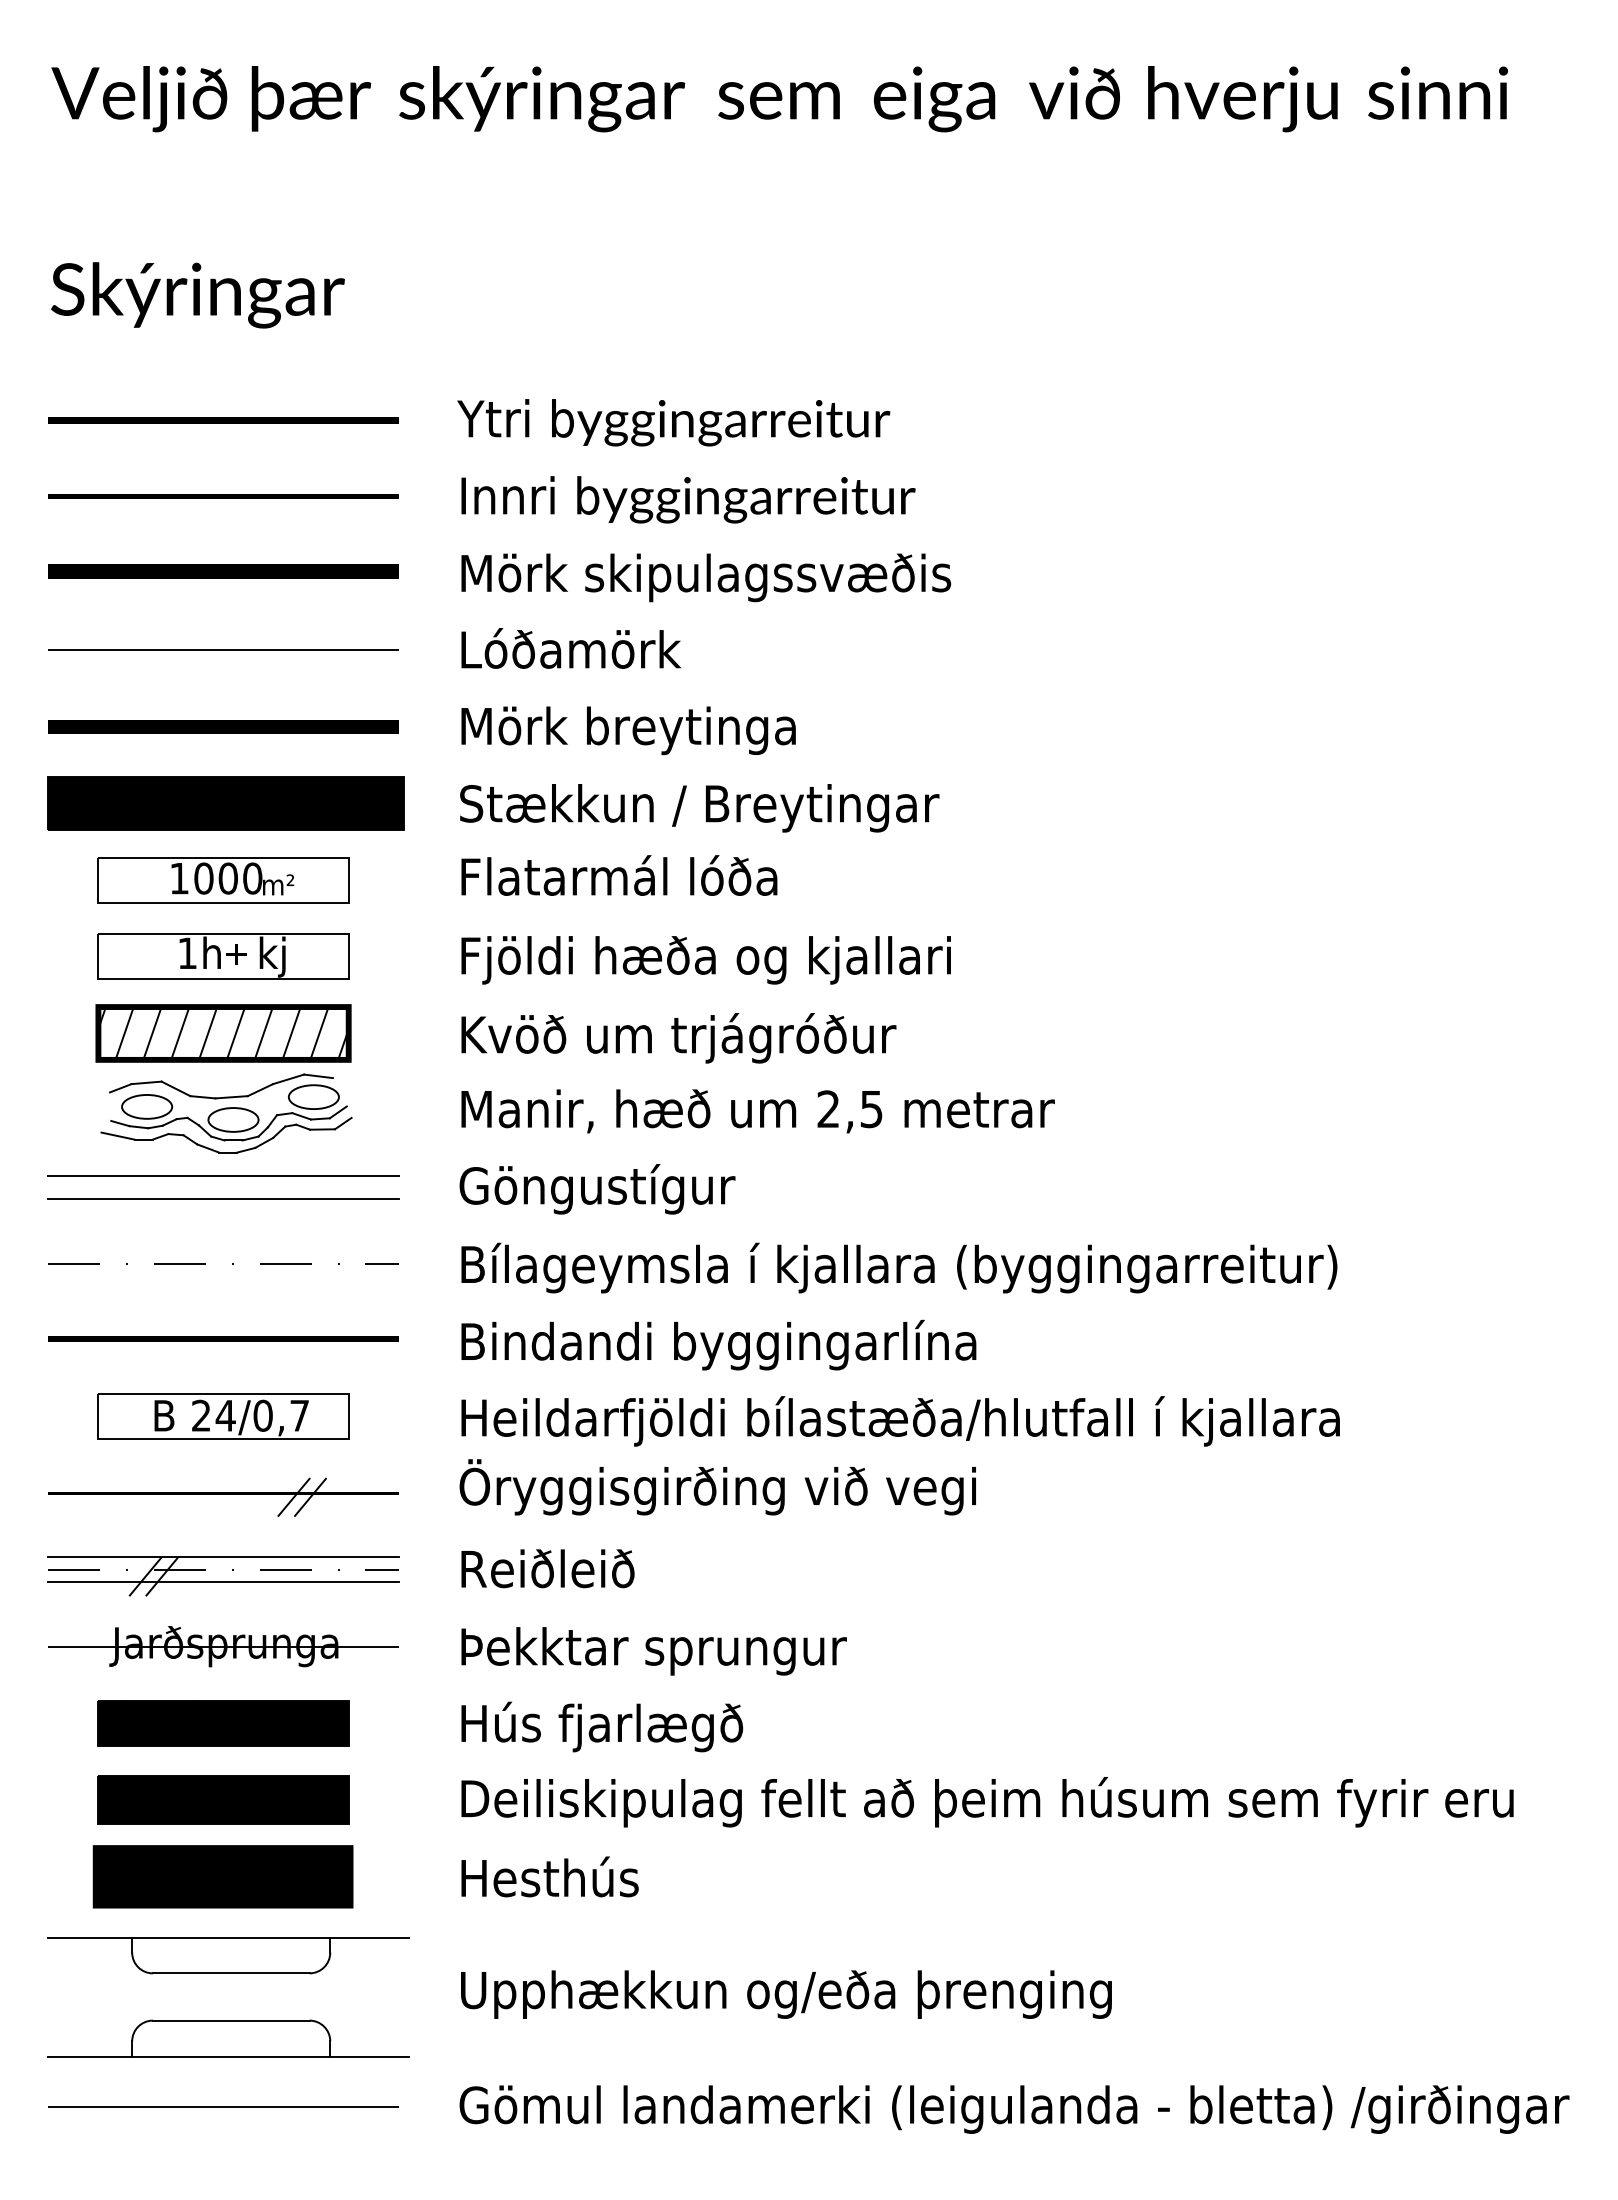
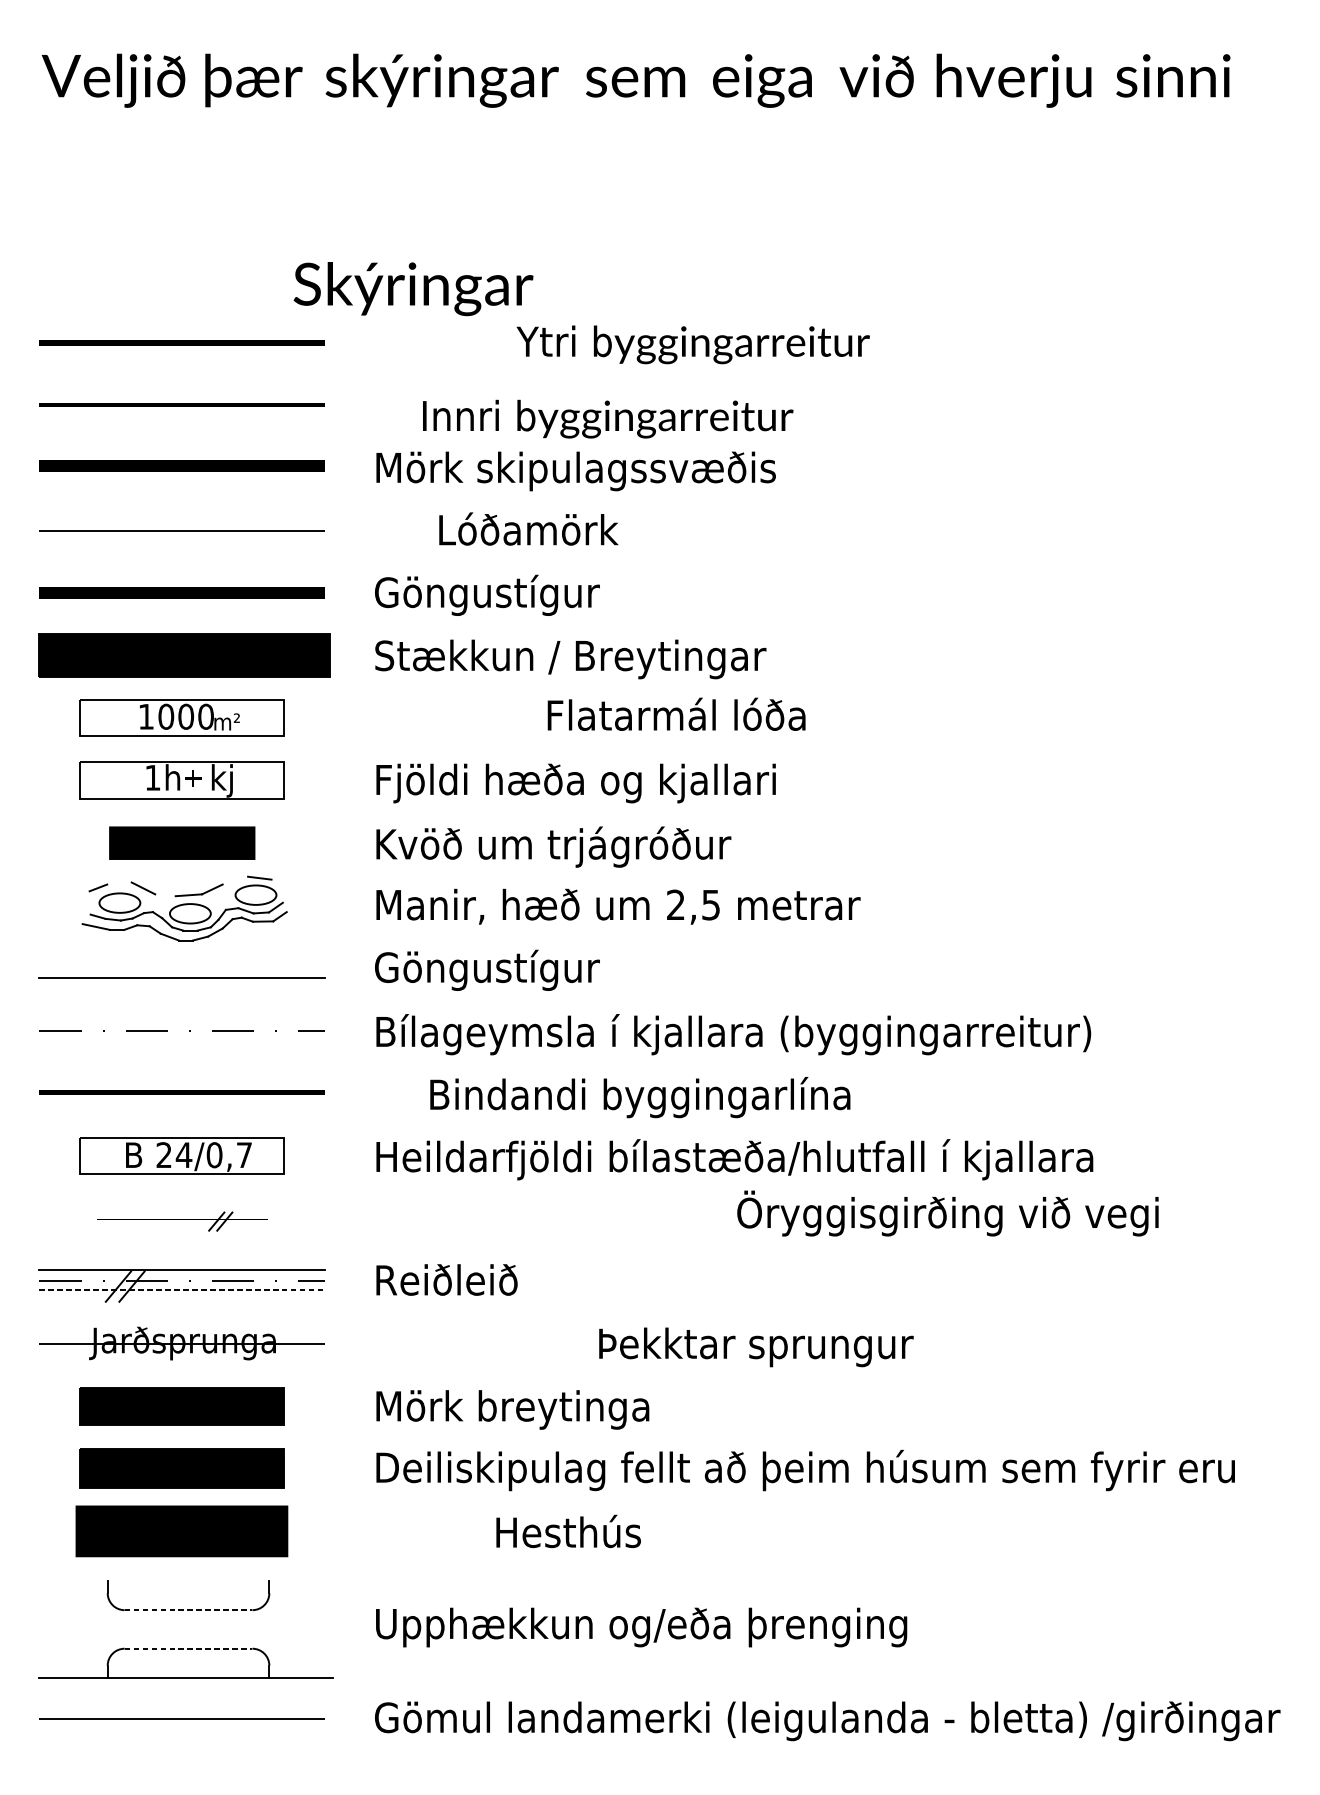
text: (197, 295) -> (413, 289), moved
text: (673, 422) -> (693, 344), moved
text: (688, 499) -> (608, 418), moved
text: (570, 648) -> (528, 529), moved
text: (627, 729) -> (511, 595), Mörk breytinga -> Göngustígur
text: (619, 875) -> (676, 714), moved
part: (223, 1033) -> (182, 843), size x0.7
line: (288, 1079) -> (235, 880), removed
line: (146, 1082) -> (119, 883), removed
line: (202, 1097) -> (165, 895), removed
line: (223, 1176) -> (182, 959), removed
text: (718, 1344) -> (640, 1097), moved
text: (717, 1487) -> (947, 1213), moved
part: (223, 1496) -> (182, 1221), size x0.6
line: (224, 1581) -> (183, 1290), solid -> dashed
text: (653, 1651) -> (755, 1347), moved
text: (630, 1726) -> (514, 1408), Hús fjarlægð -> Mörk breytinga
text: (549, 1876) -> (568, 1531), moved
line: (228, 1938) -> (186, 1581), removed
line: (231, 1973) -> (188, 1610), solid -> dashed
line: (231, 2020) -> (188, 1648), solid -> dashed

